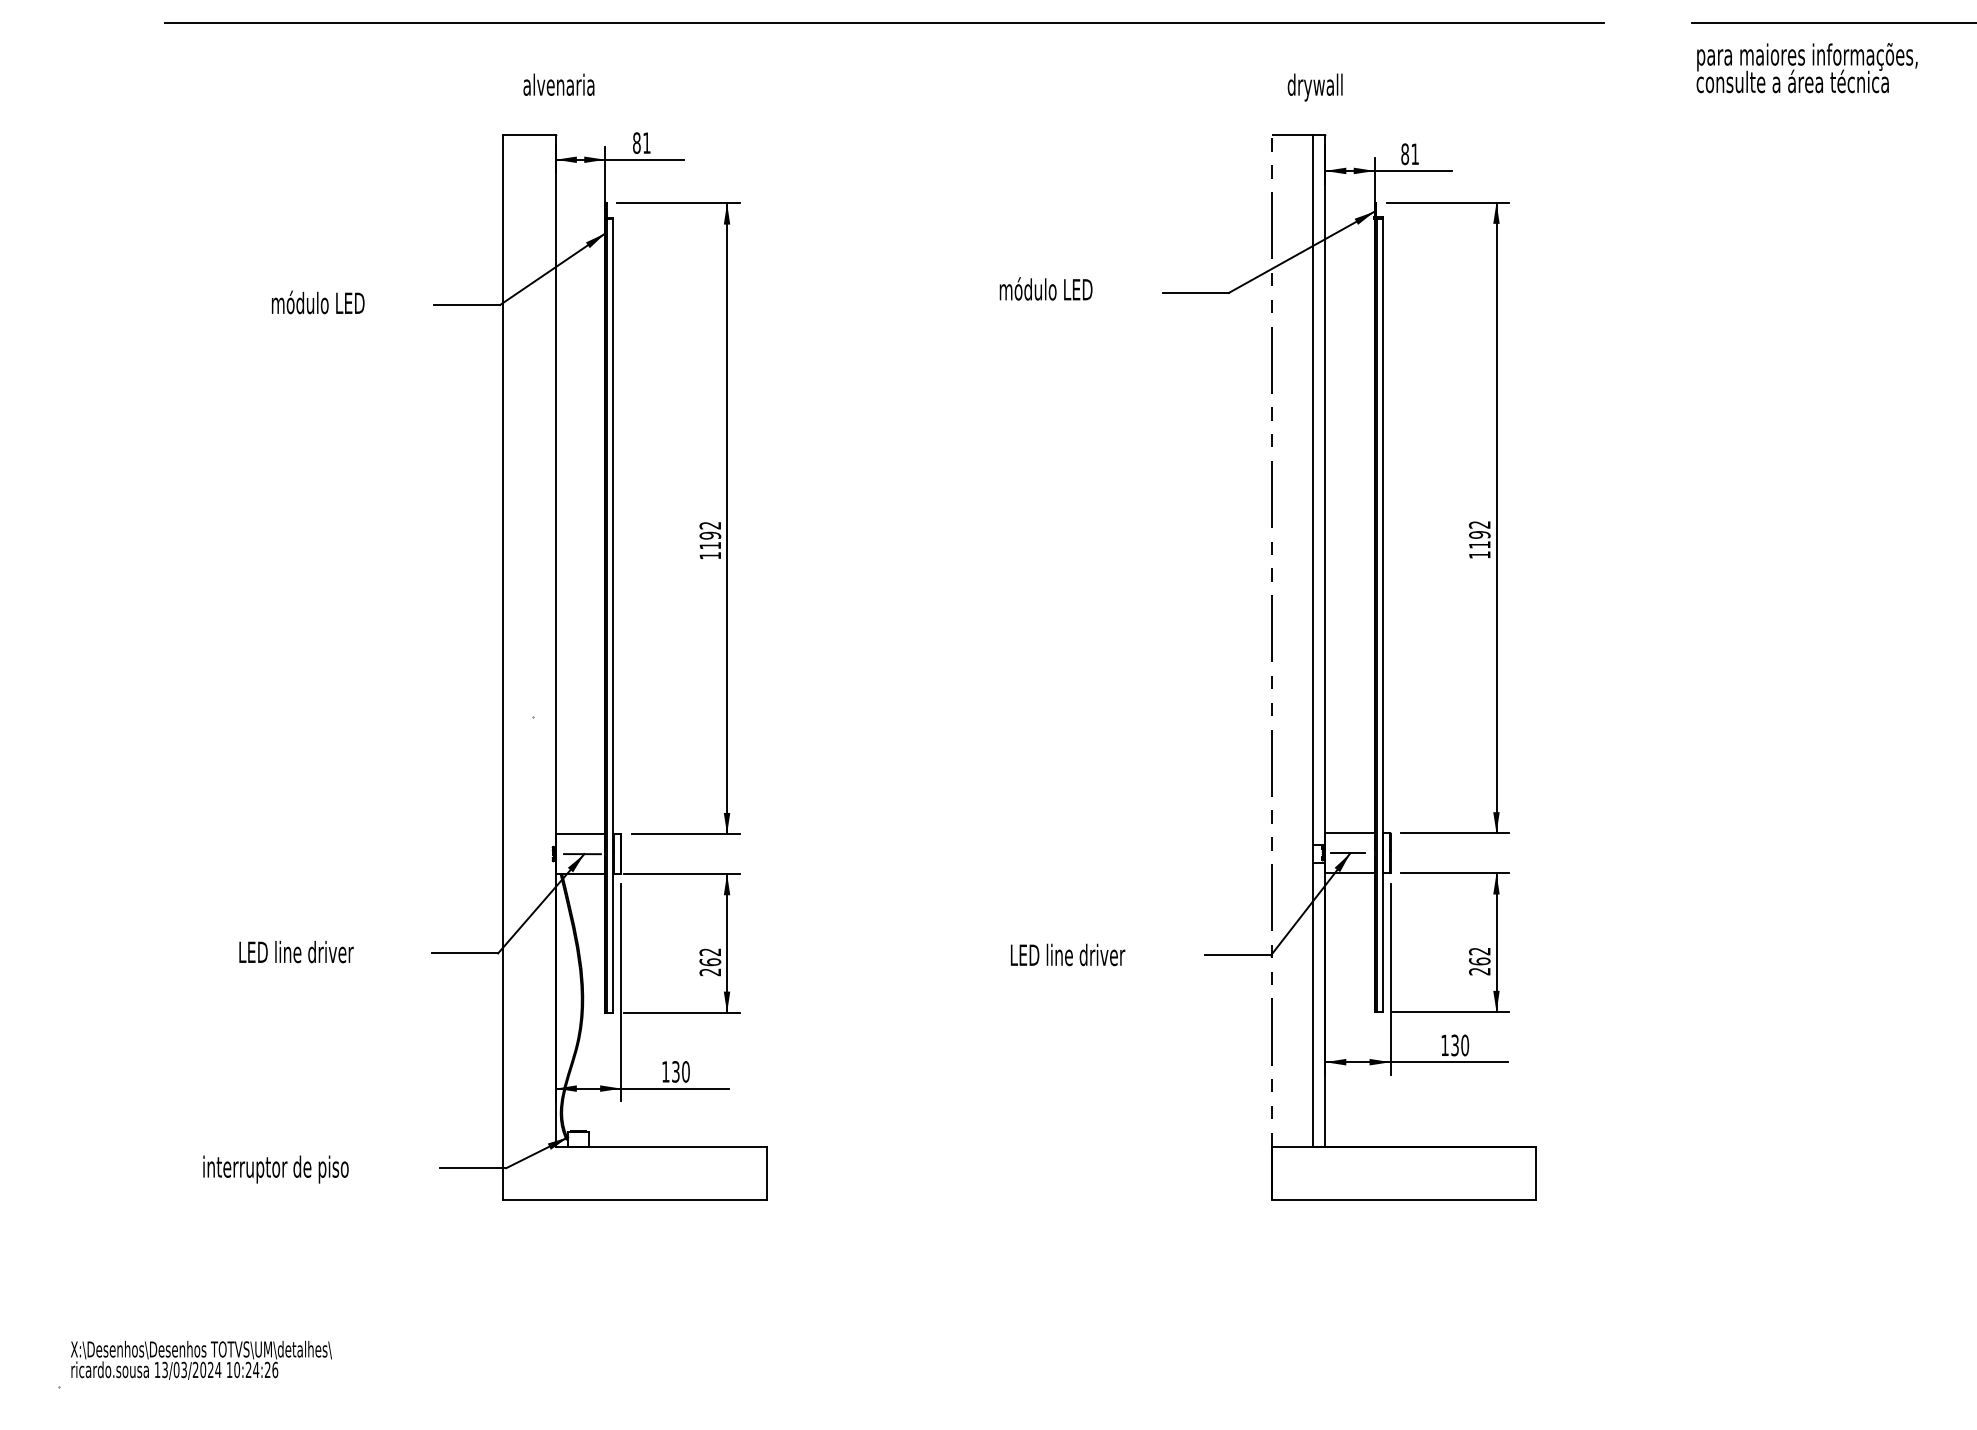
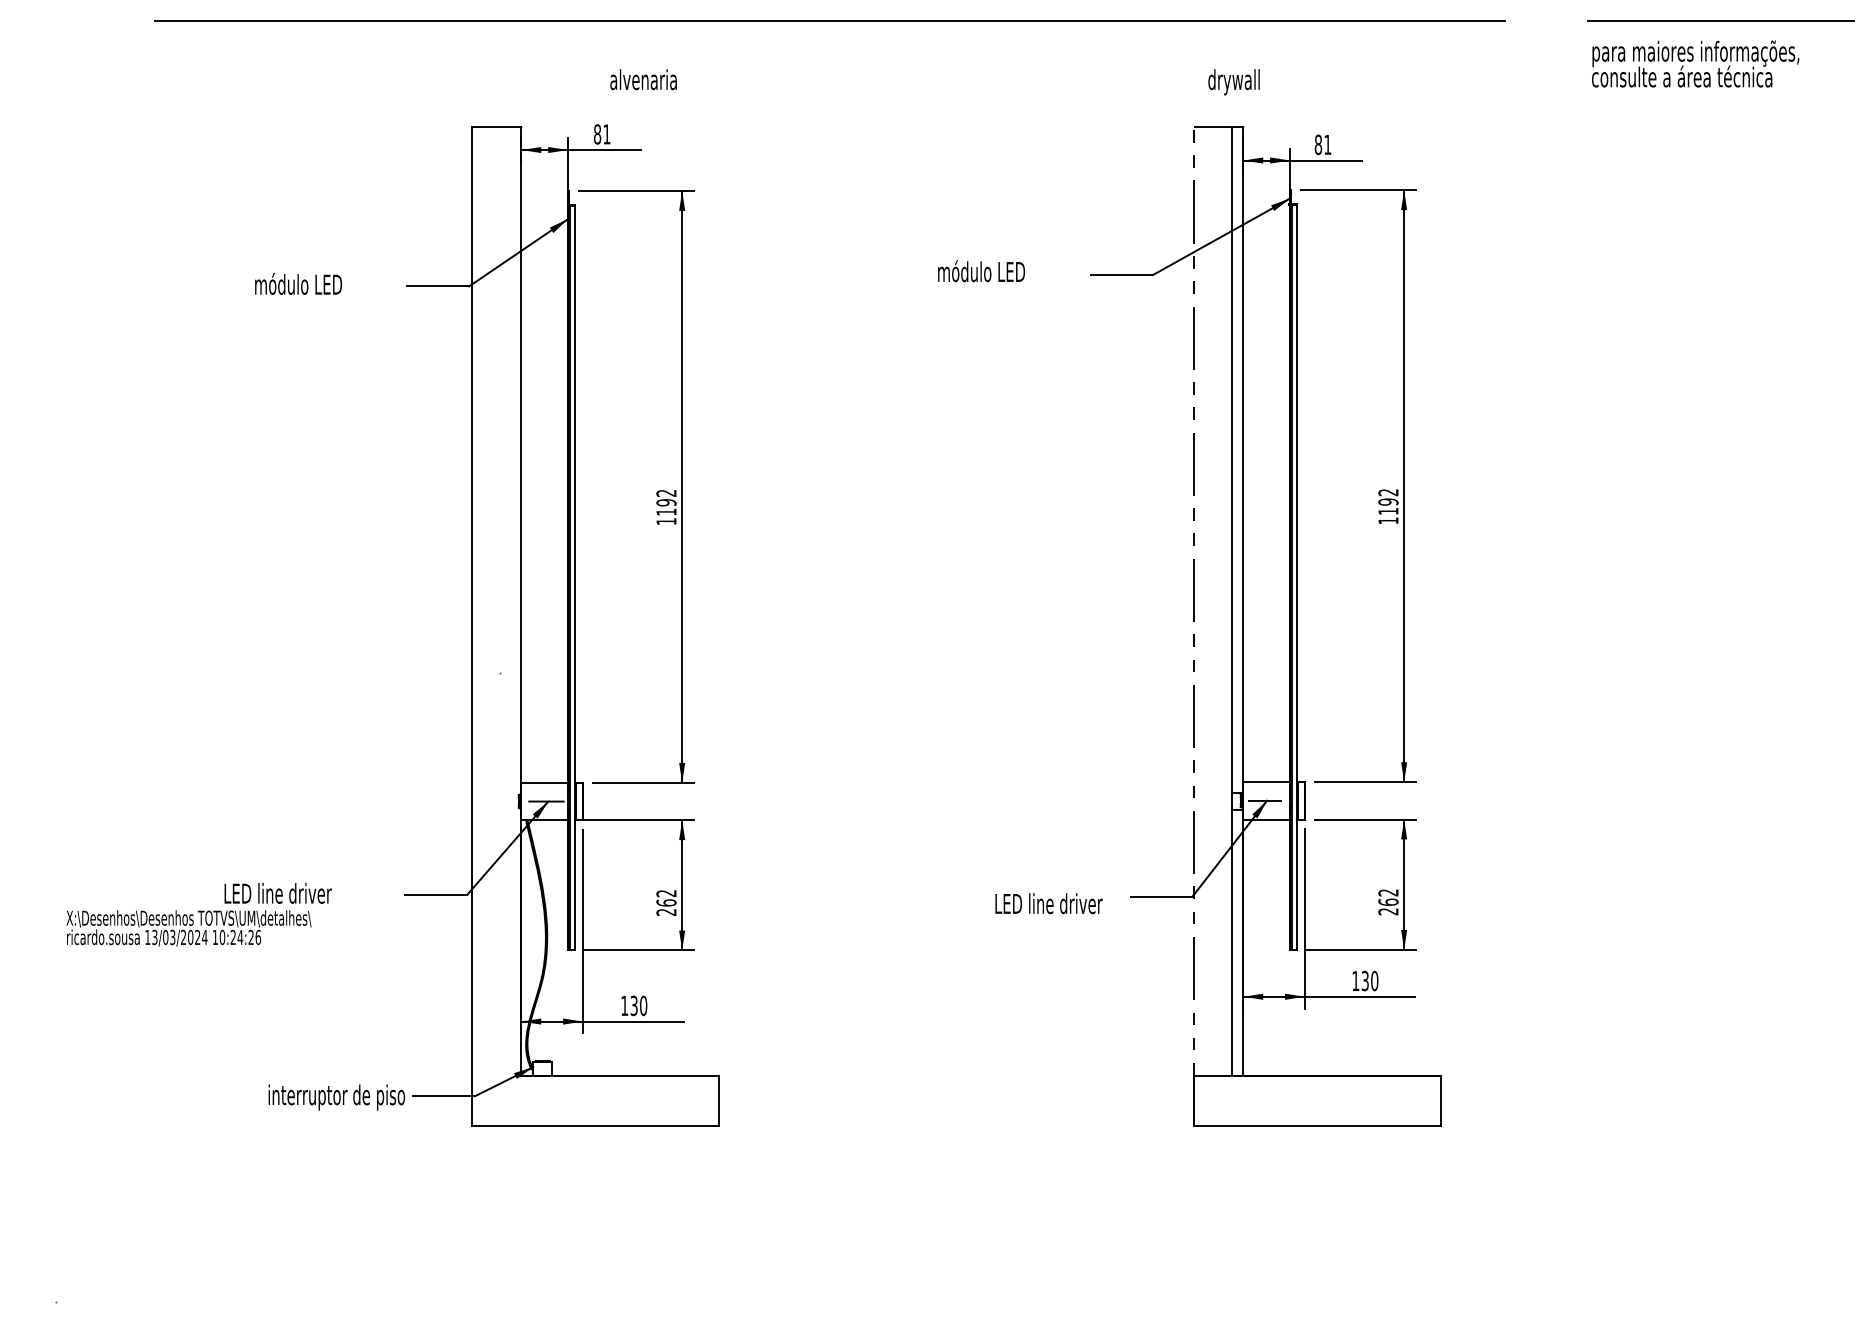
text: (558, 84) -> (643, 79), moved
text: (1068, 954) -> (1049, 903), moved
text: (275, 1169) -> (336, 1097), moved
text: (201, 1359) -> (189, 927), moved

